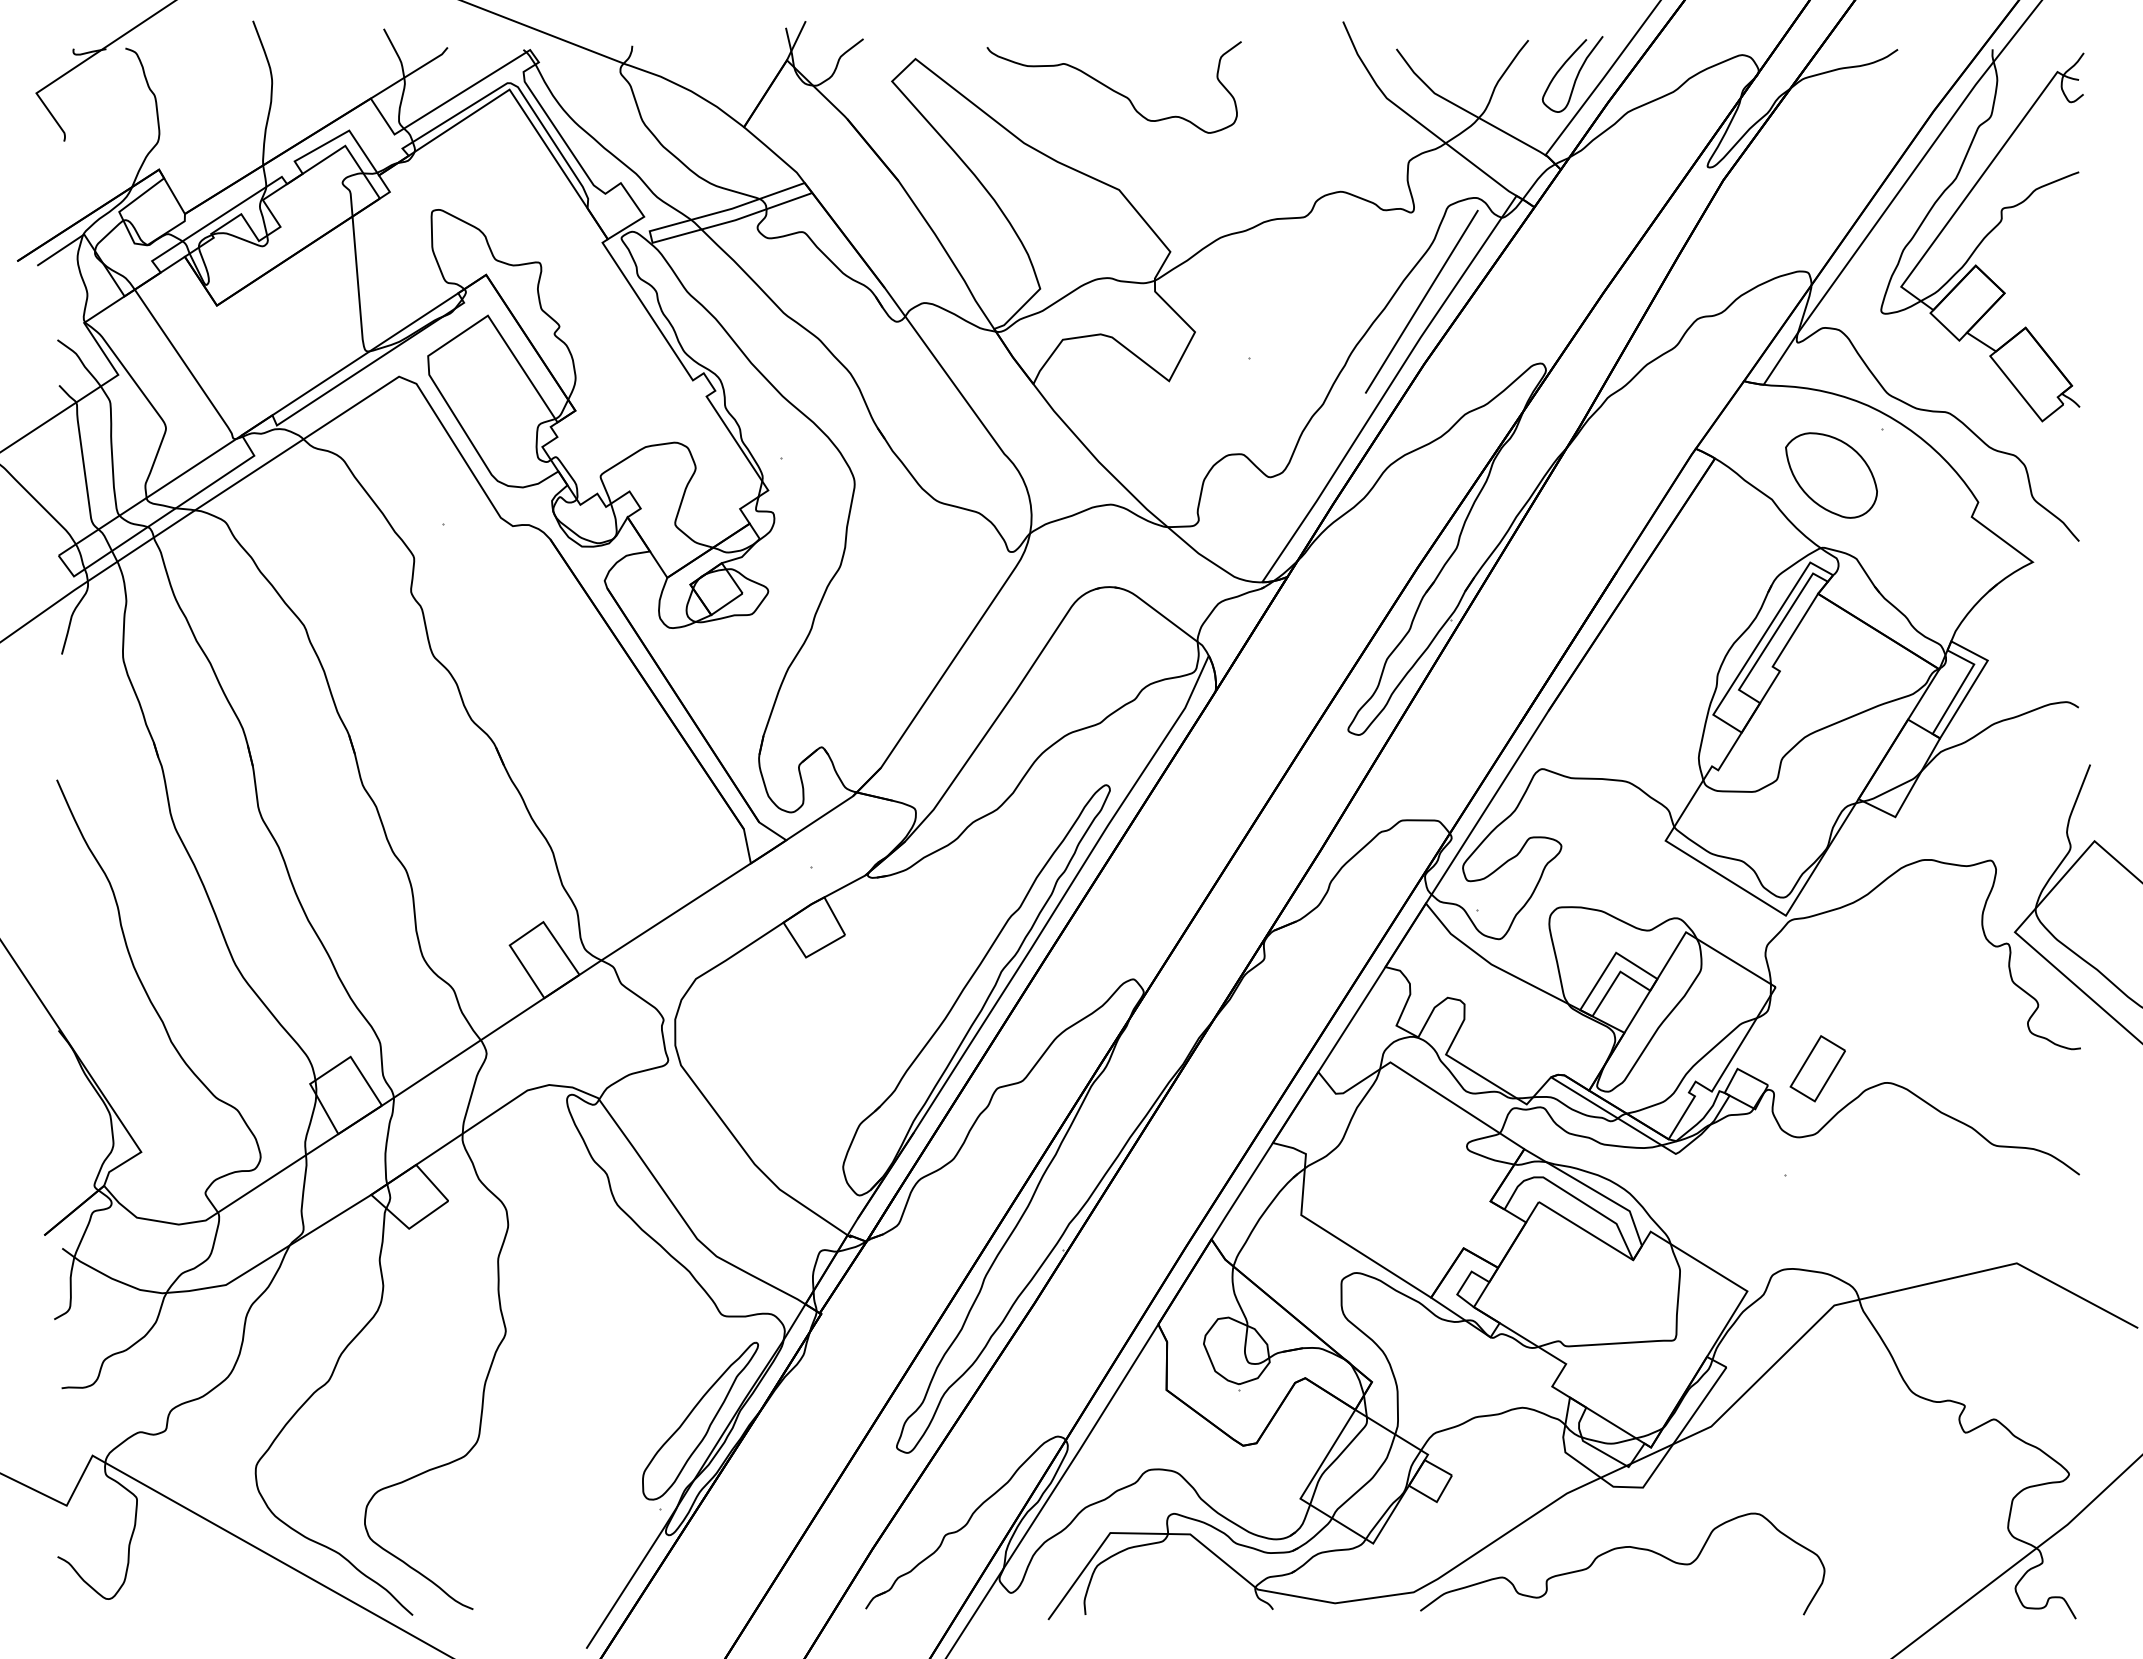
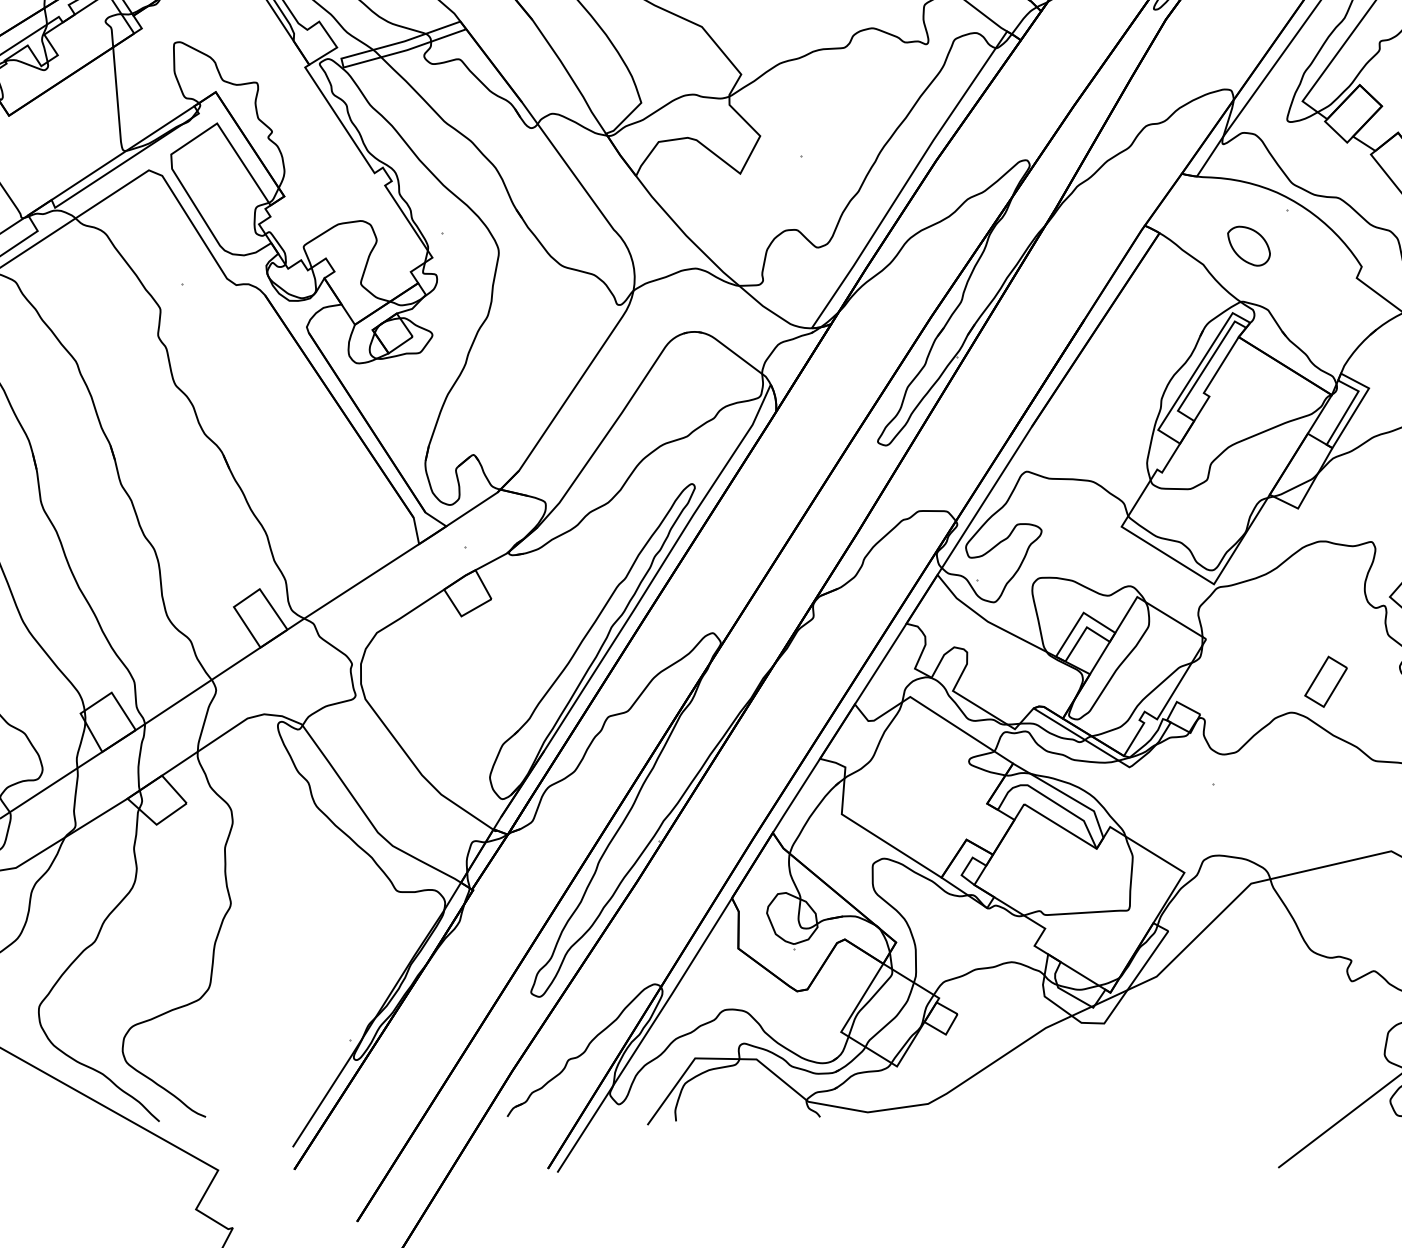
line: (1421, 301) -> (934, 112), removed
part: (1831, 475) -> (1249, 246), size x0.6
part: (1817, 1068) -> (1325, 681), moved
part: (700, 1420) -> (380, 971), removed
curve: (1617, 1549) -> (1084, 1071), removed

